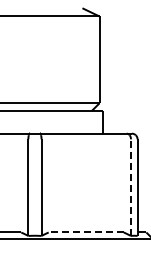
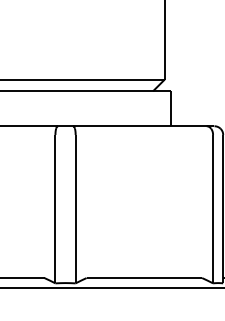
line: (130, 187) -> (212, 208), dashed -> solid
line: (86, 232) -> (144, 278), dashed -> solid

